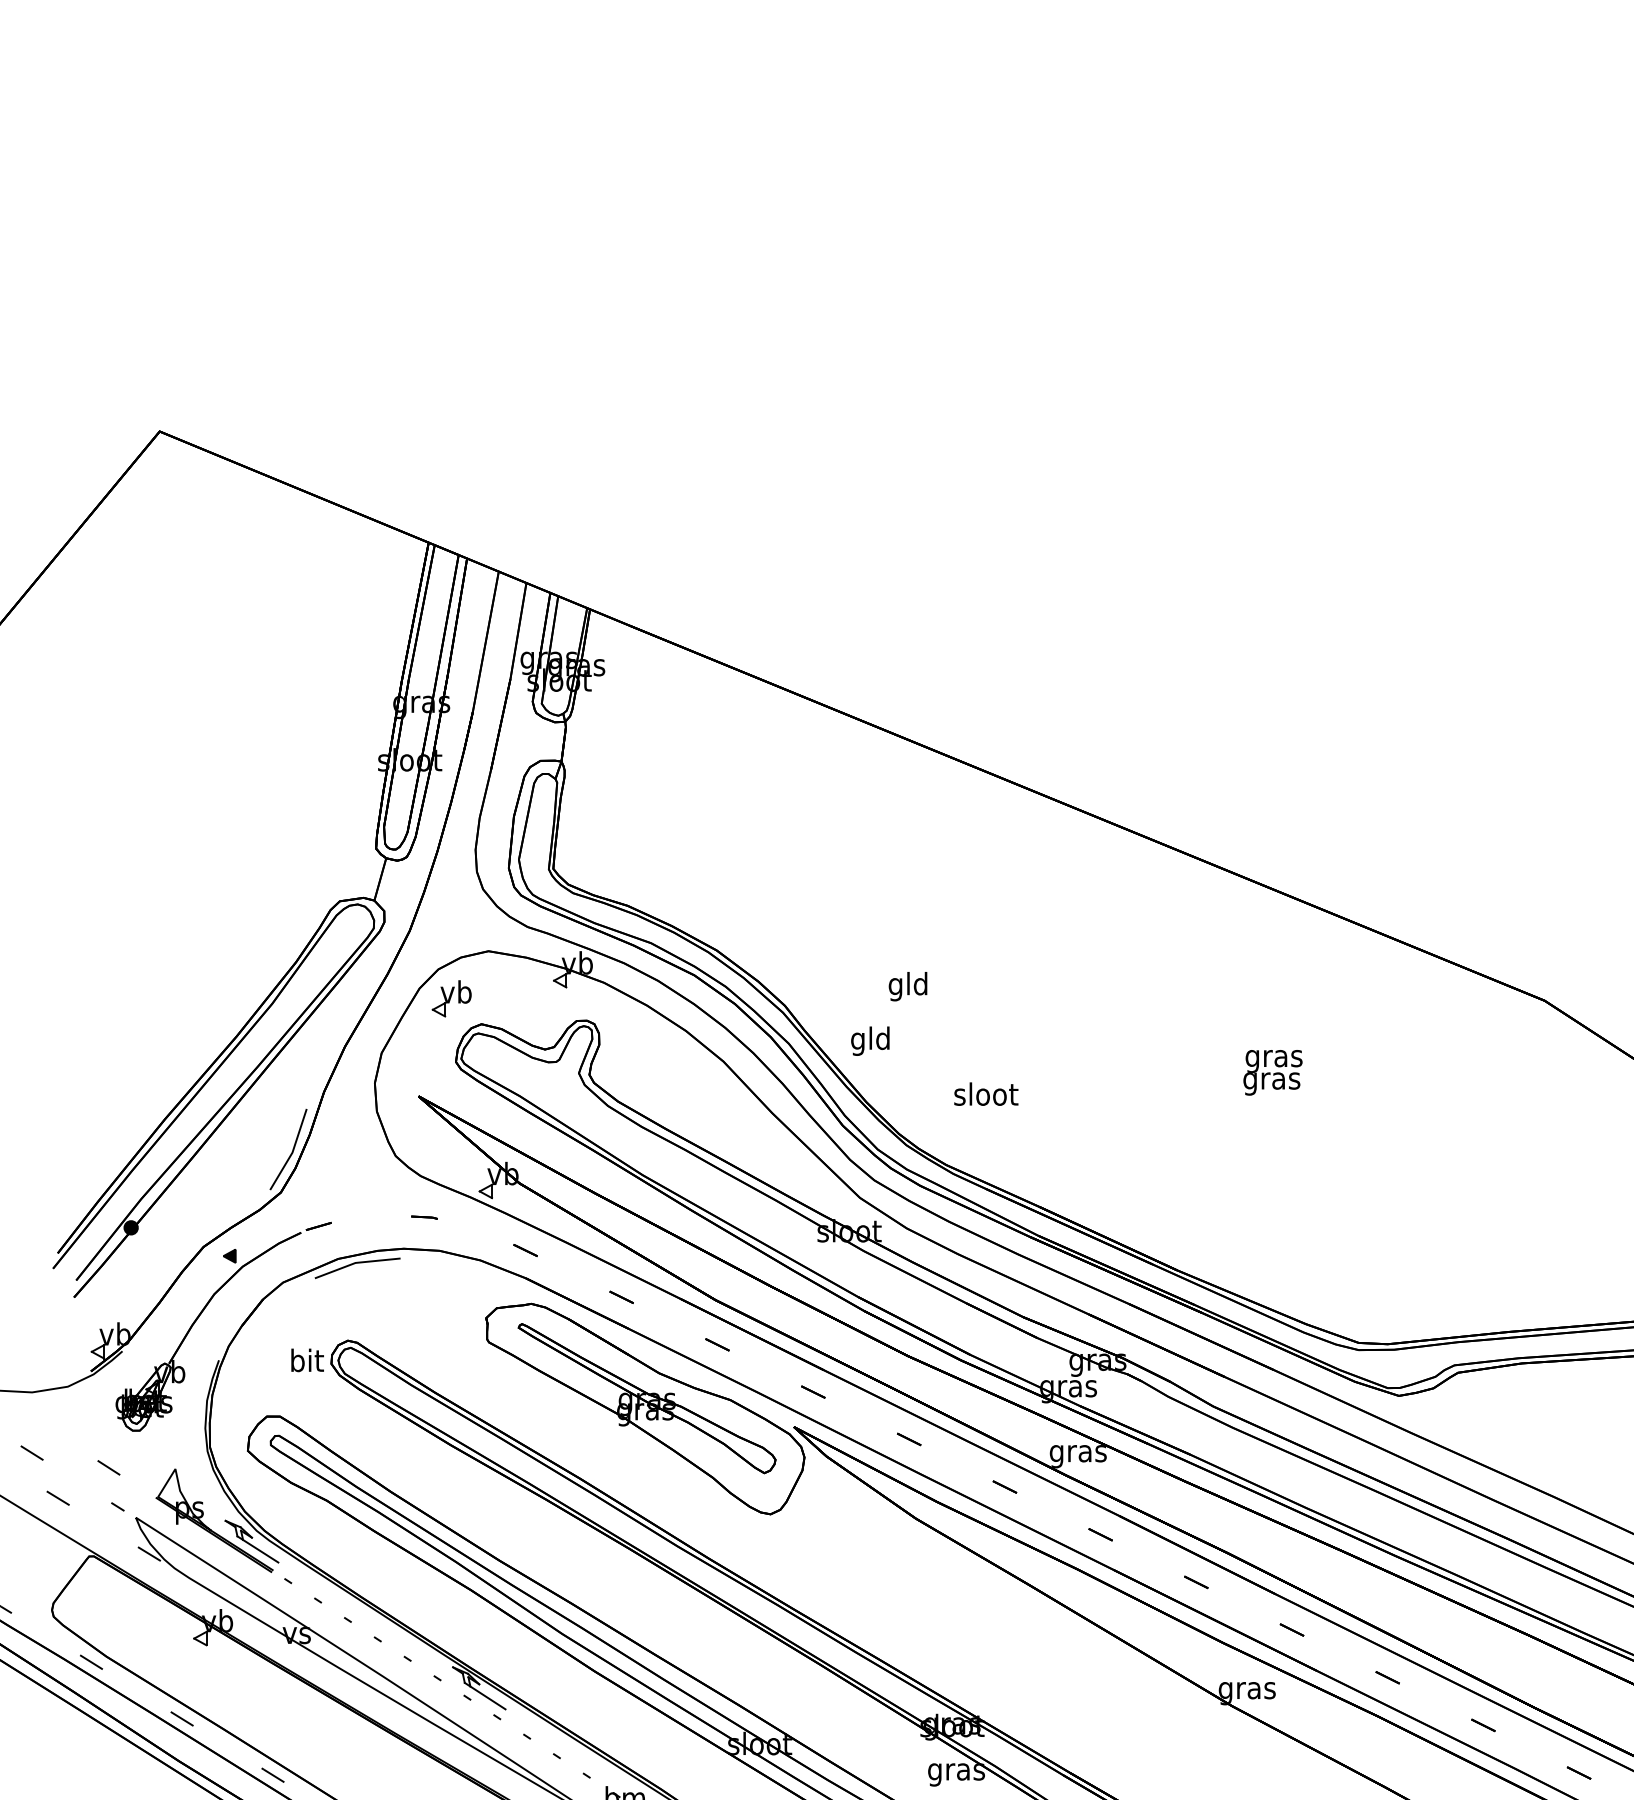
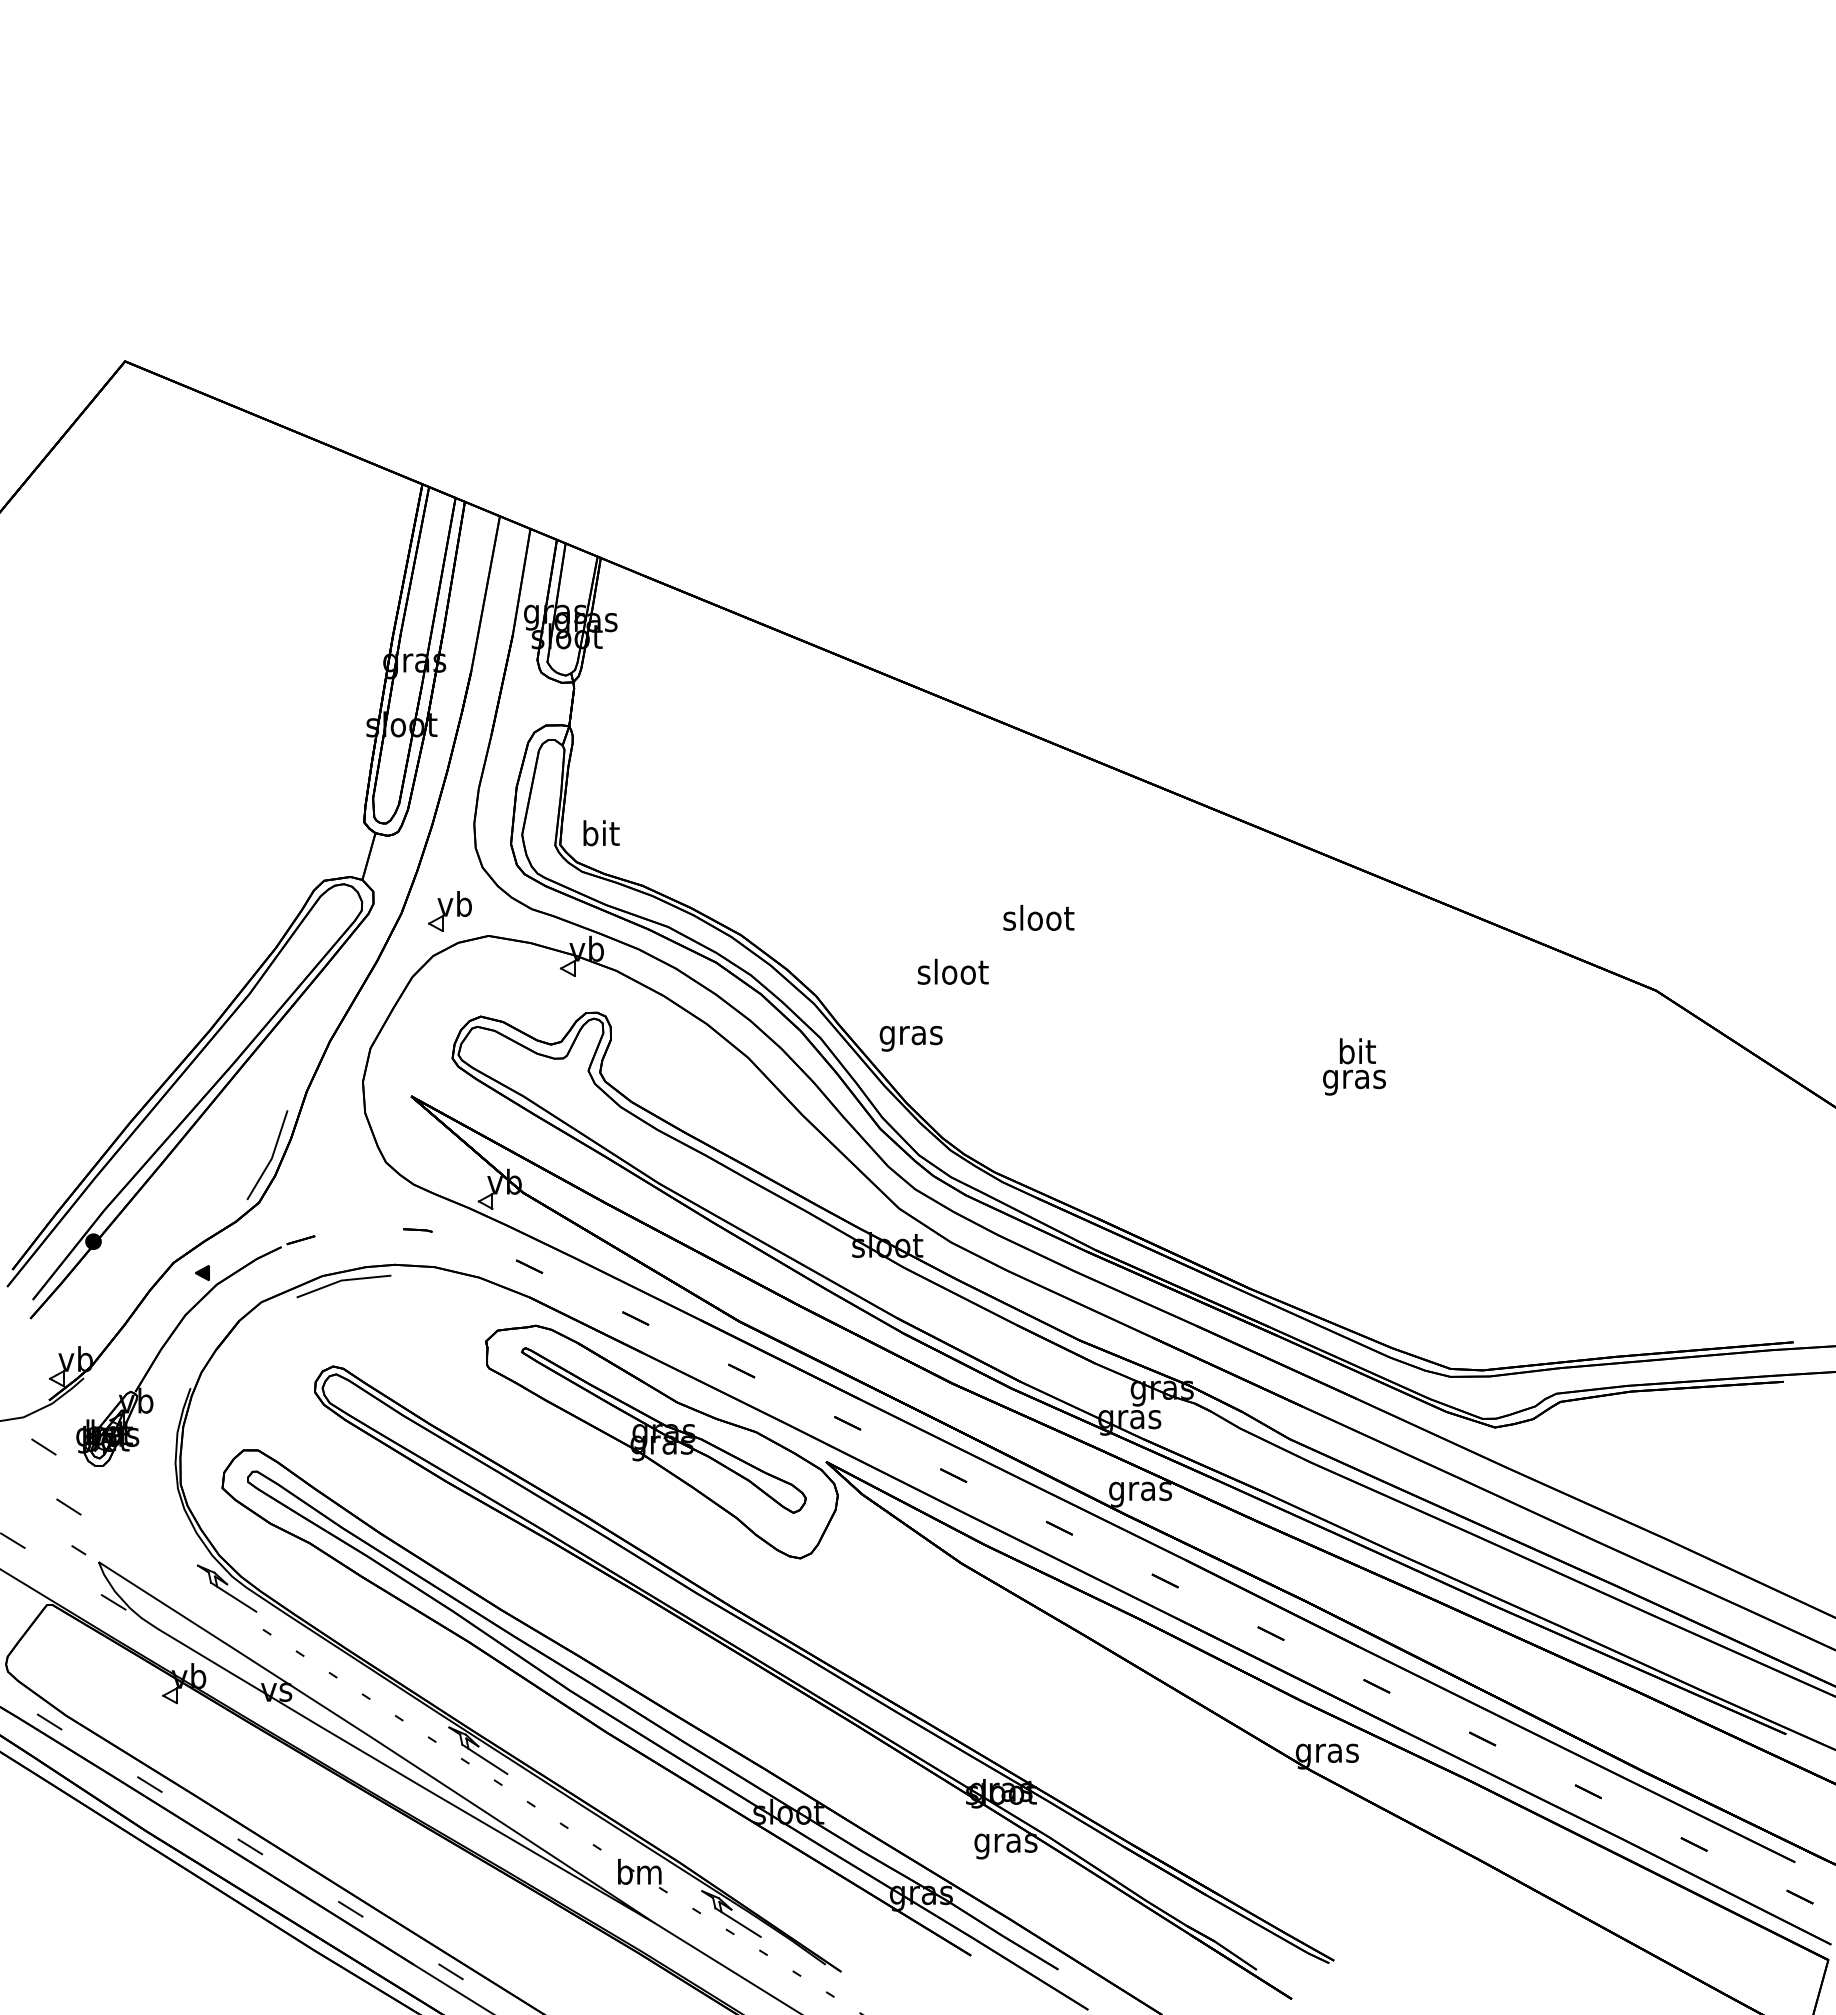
text: (908, 986) -> (952, 974), gld -> sloot
part: (451, 998) -> (449, 911), moved
text: (870, 1041) -> (910, 1035), gld -> gras
text: (1273, 1058) -> (1356, 1054), gras -> bit
text: (985, 1093) -> (1038, 917), moved
text: (307, 1360) -> (601, 833), moved
line: (85, 1413) -> (43, 1446), added
part: (210, 1528) -> (181, 1574), removed

